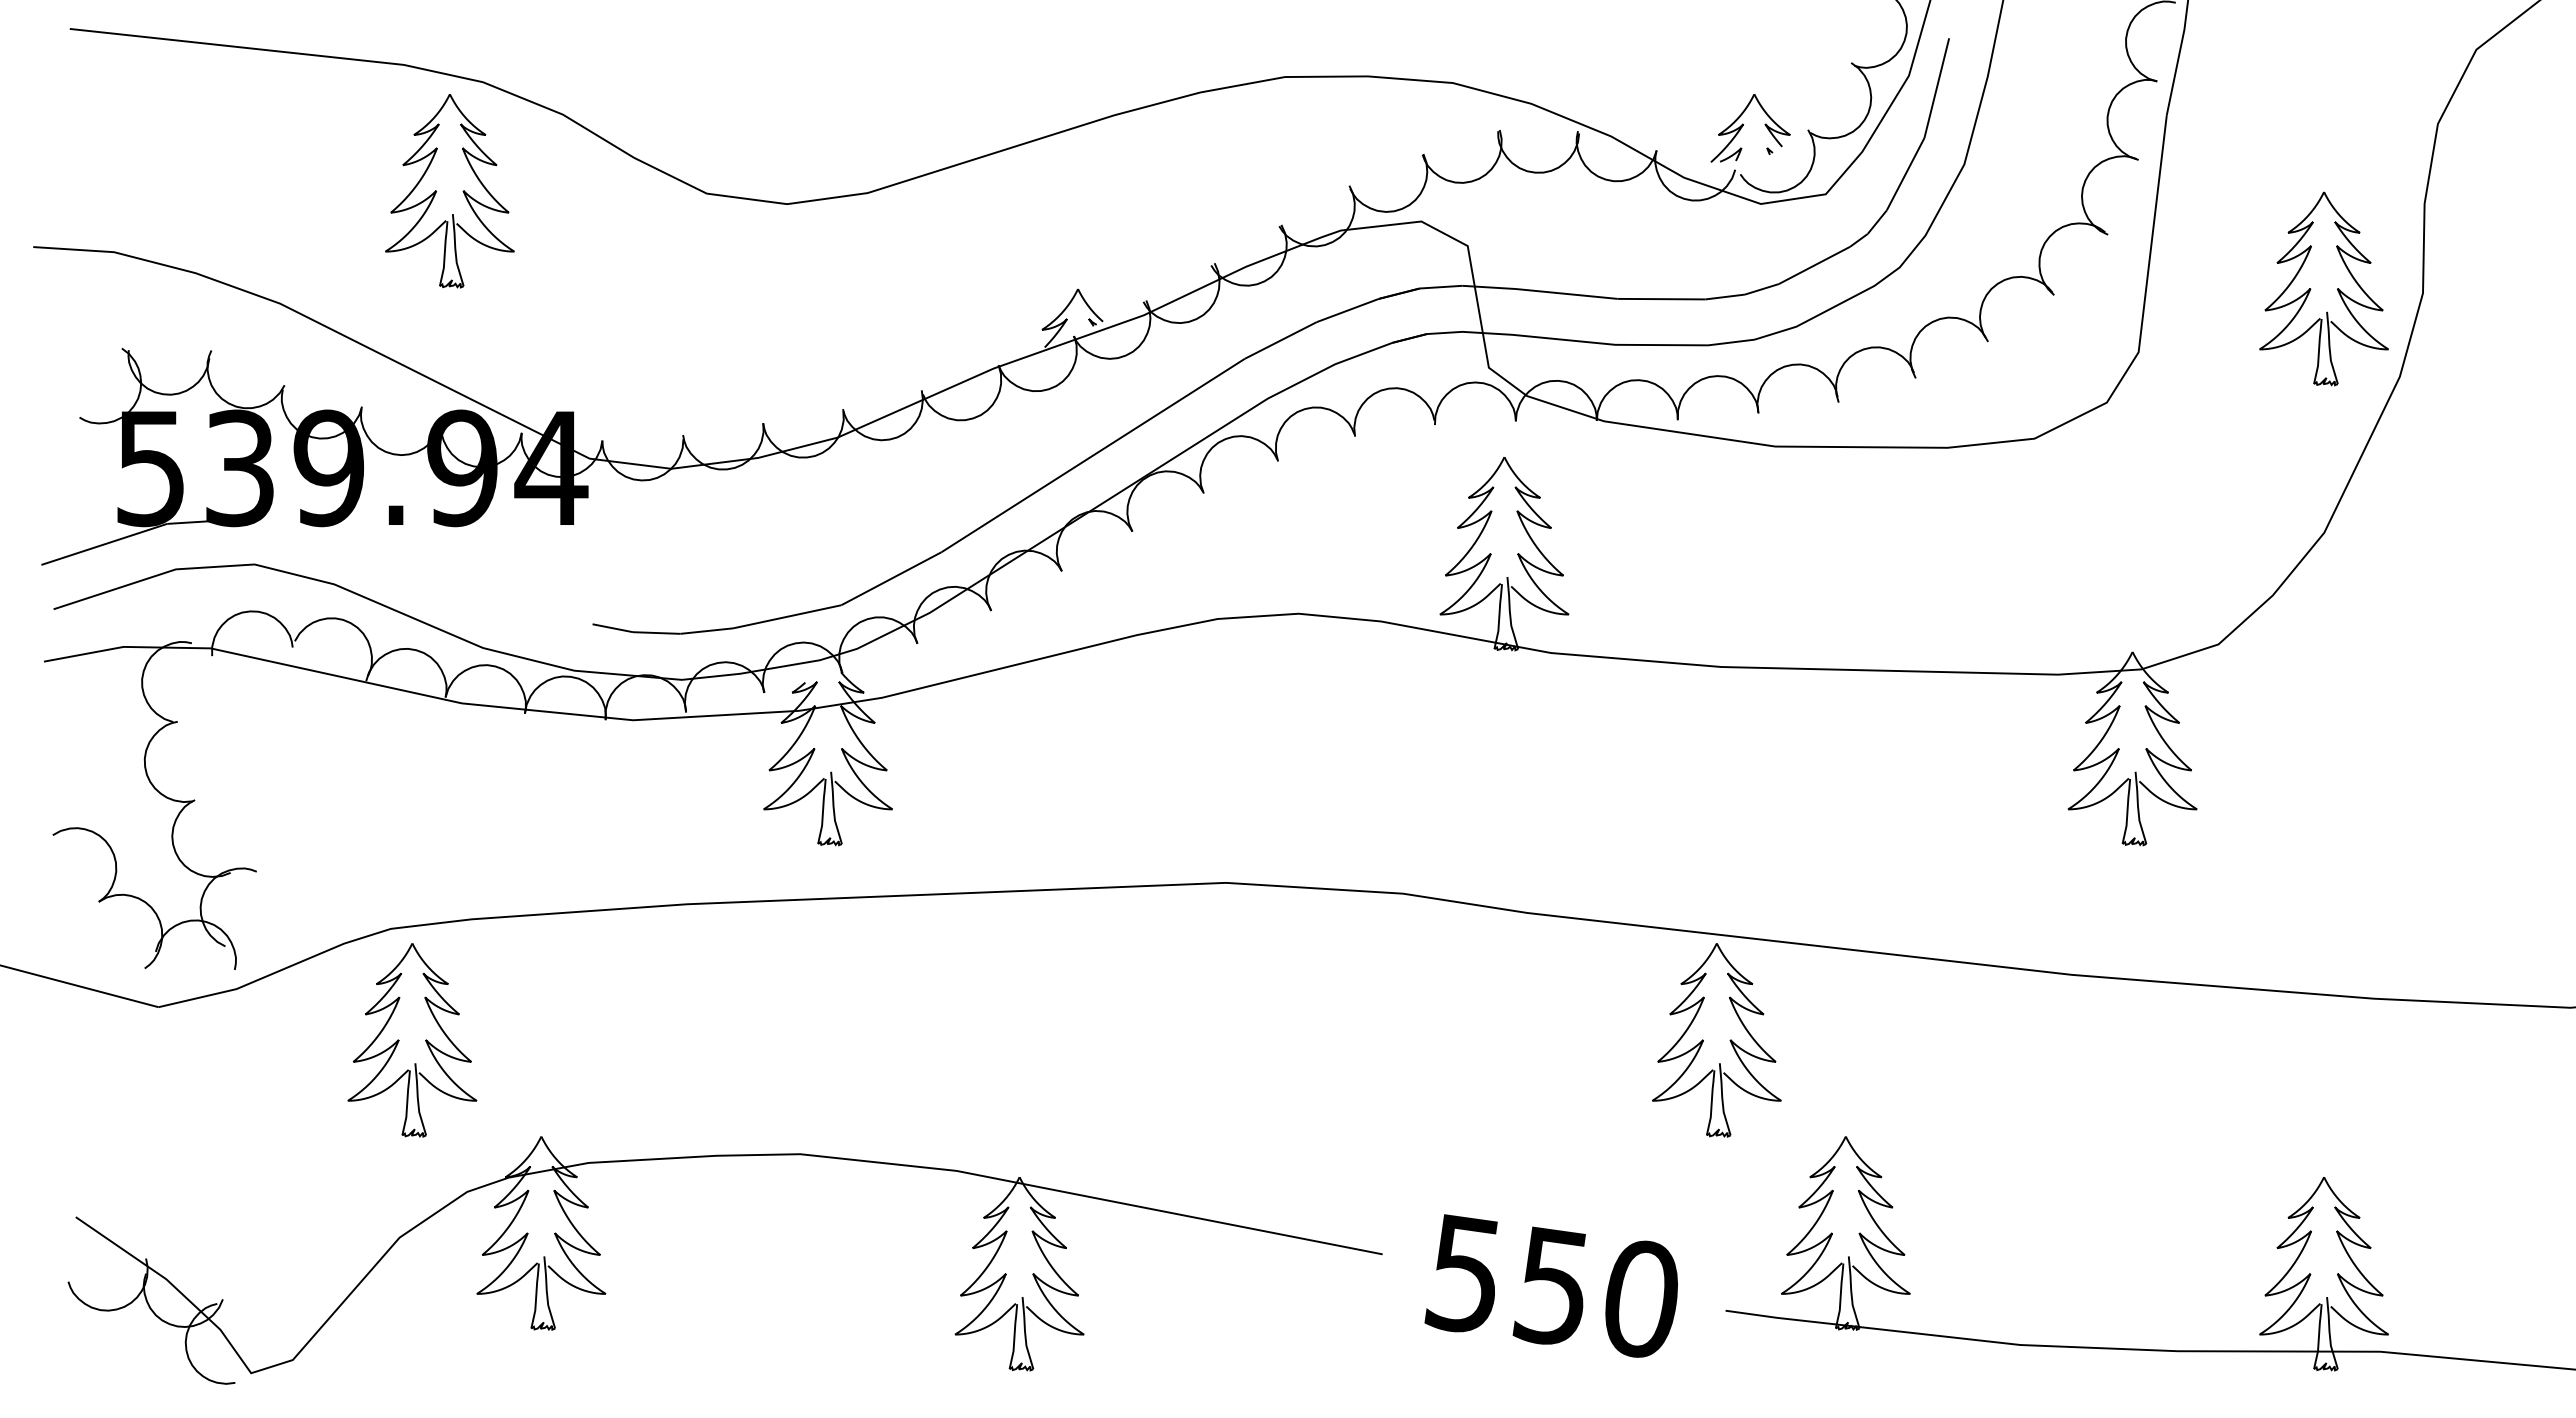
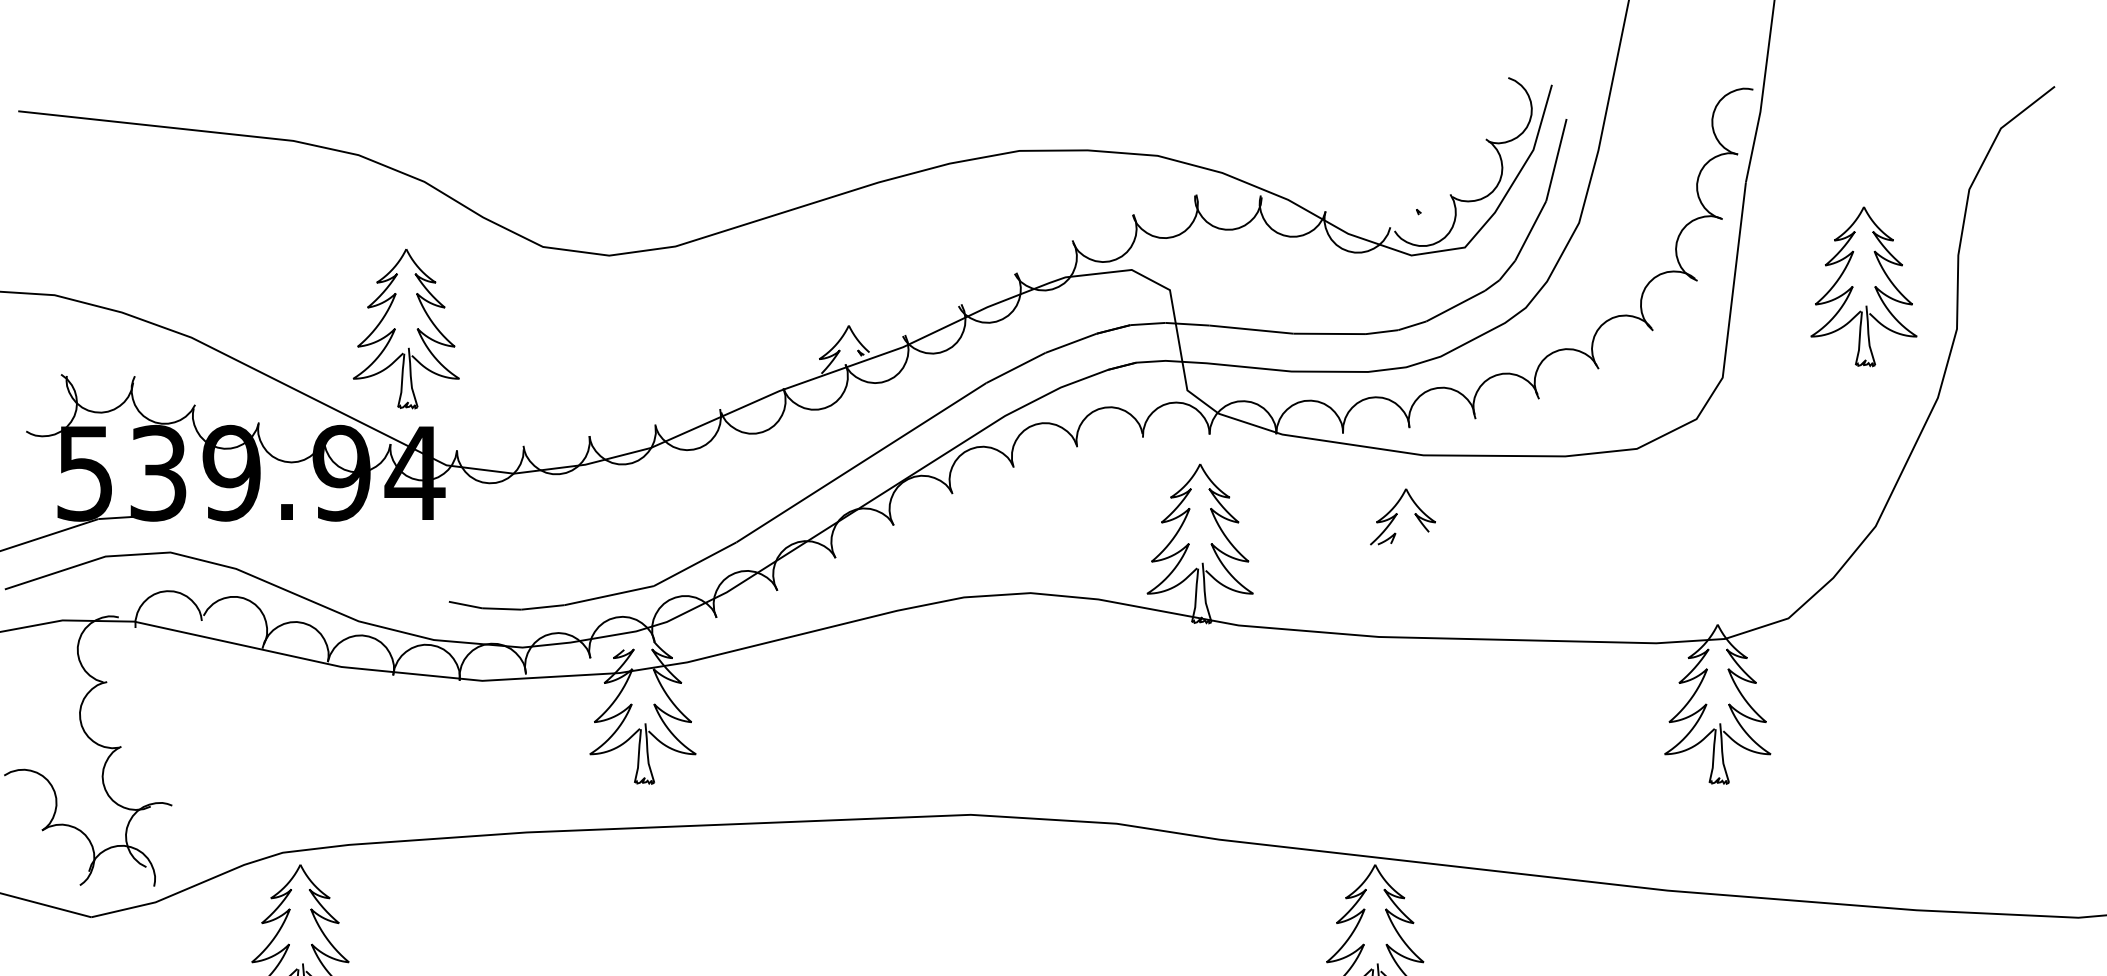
part: (1744, 124) -> (1397, 513), moved
part: (436, 191) -> (395, 329), moved
part: (2311, 289) -> (1853, 287), moved

